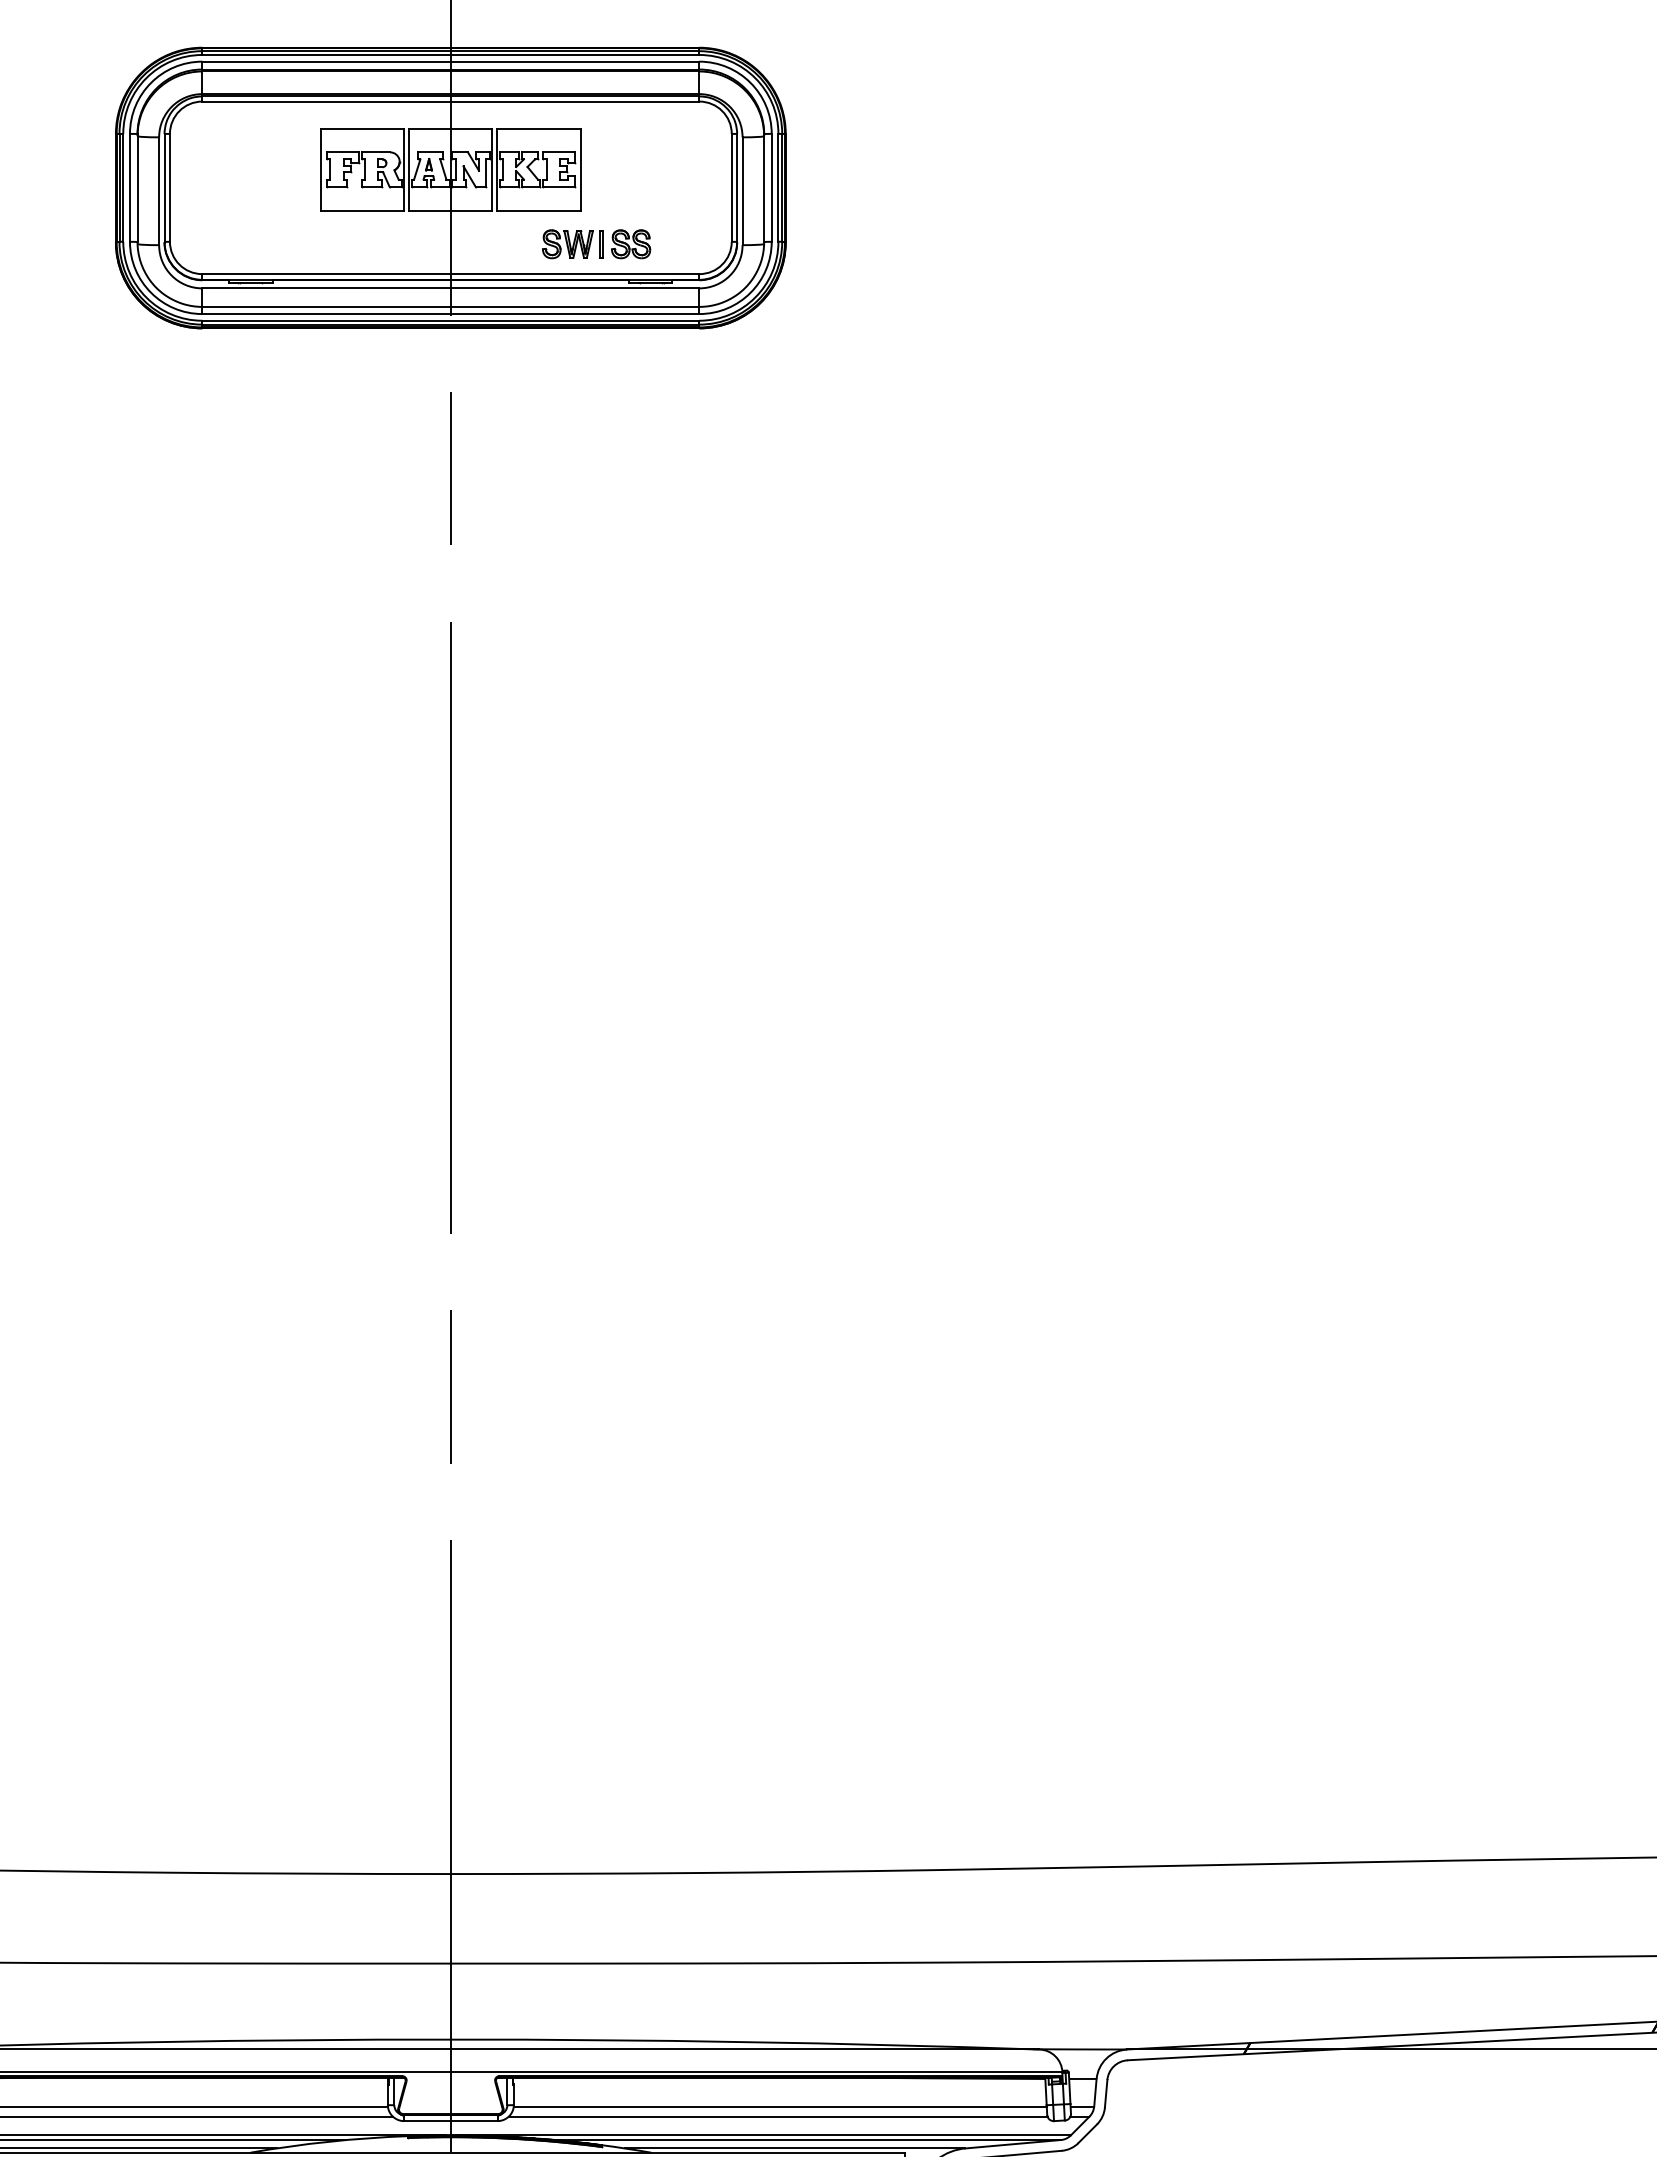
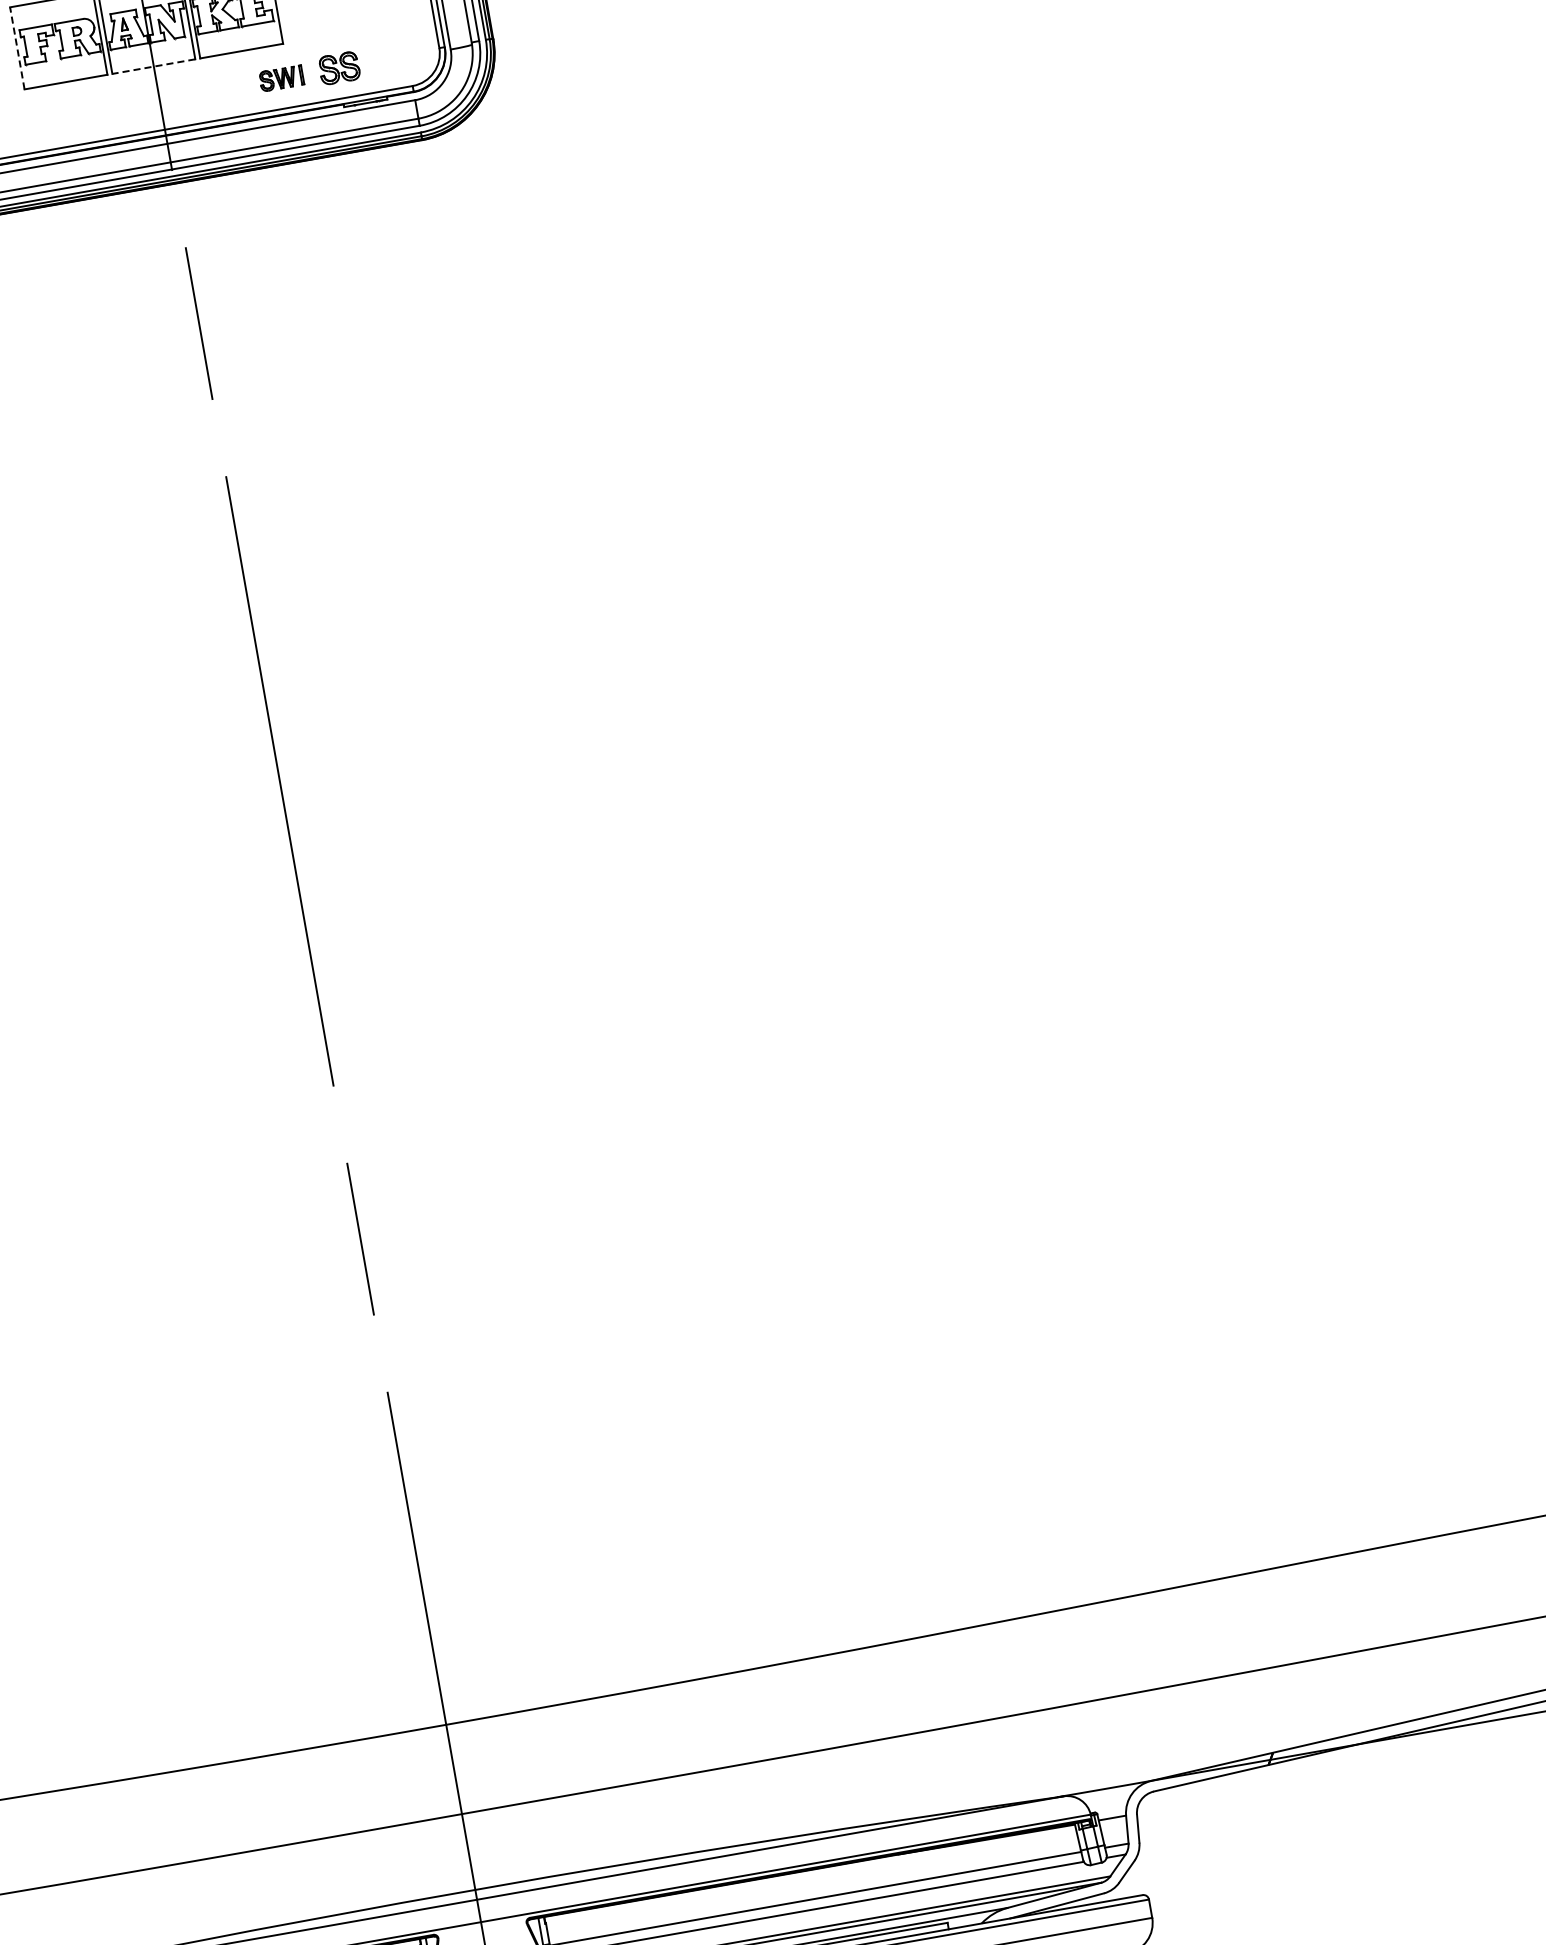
line: (321, 169) -> (17, 48), solid -> dashed
line: (450, 210) -> (153, 66), solid -> dashed
part: (572, 244) -> (281, 78), size x0.7

